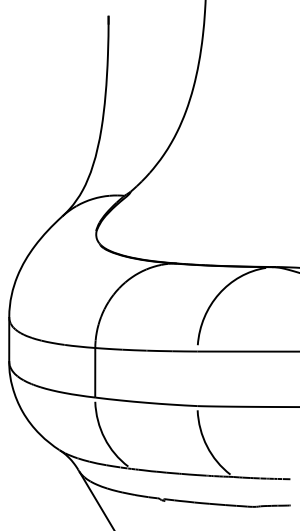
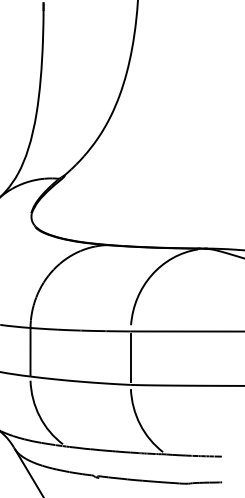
line: (197, 378) -> (130, 357), added

